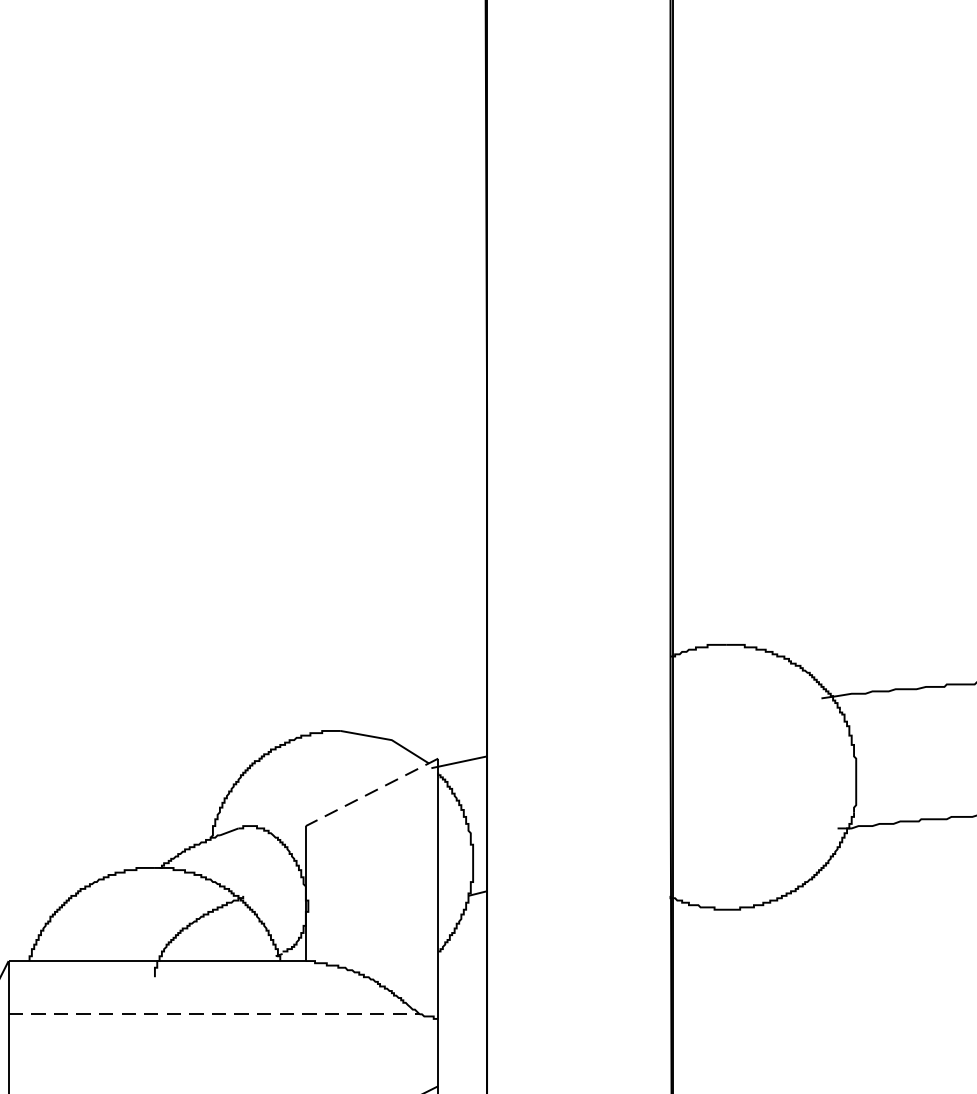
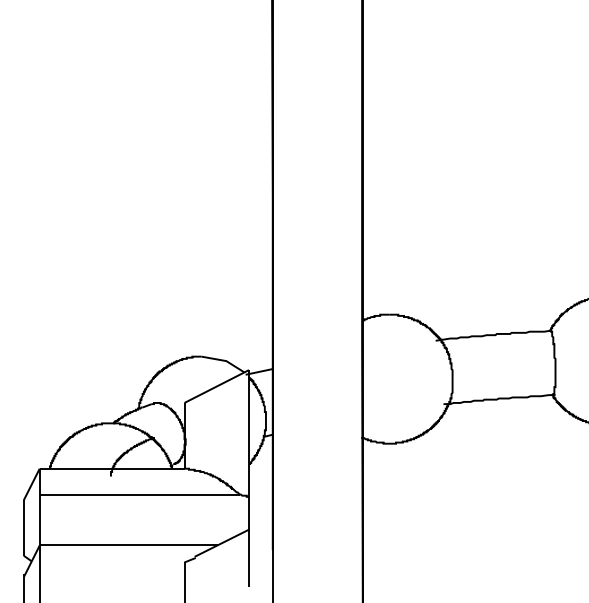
line: (371, 792) -> (216, 386), dashed -> solid
line: (215, 1013) -> (140, 494), dashed -> solid

